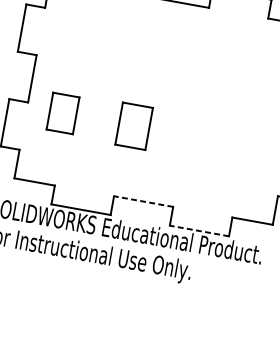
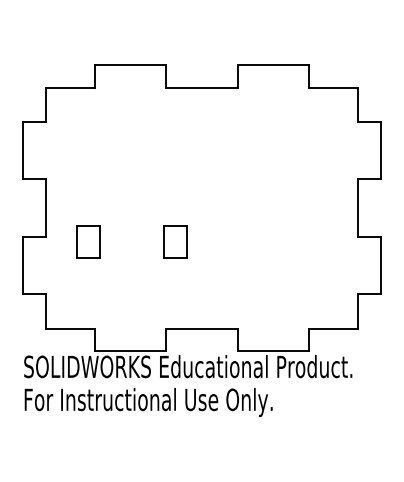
part: (62, 112) -> (88, 241), size x0.71
part: (134, 125) -> (175, 241), size x0.62
line: (144, 201) -> (202, 328), dashed -> solid
line: (199, 231) -> (273, 351), dashed -> solid

